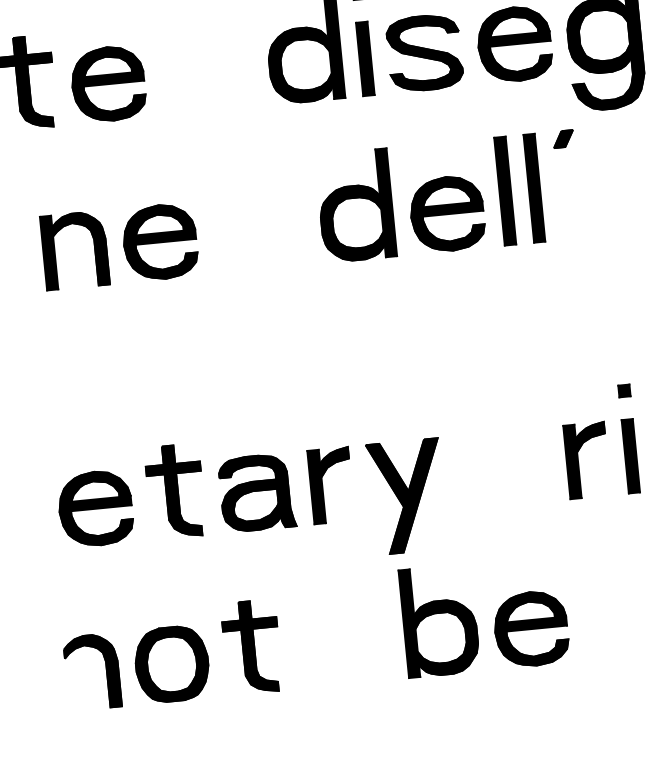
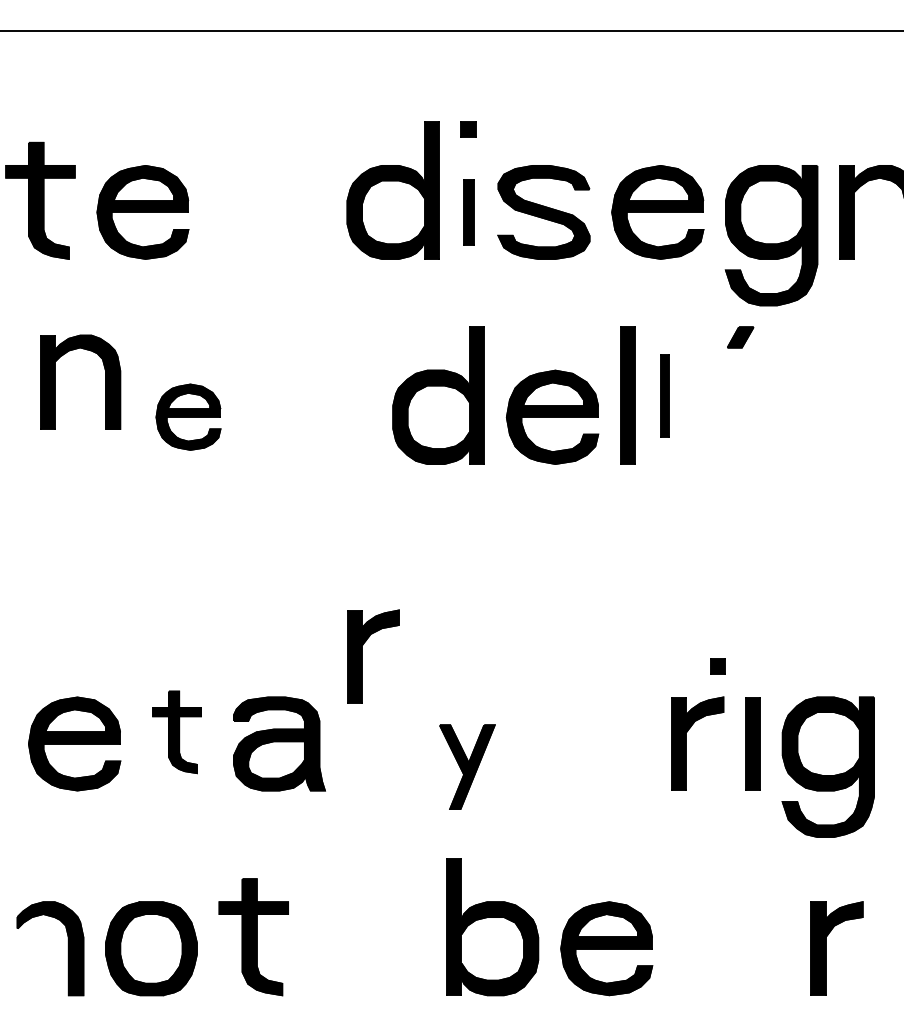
part: (365, 59) -> (468, 212), size x0.7
part: (563, 139) -> (740, 337), moved
part: (533, 188) -> (664, 395), size x0.6
part: (160, 241) -> (188, 416), size x0.7
part: (55, 251) -> (55, 381), moved
part: (623, 391) -> (717, 666), moved
part: (322, 486) -> (362, 656), moved
part: (175, 491) -> (176, 732), size x0.7
part: (407, 496) -> (467, 766), size x0.6

